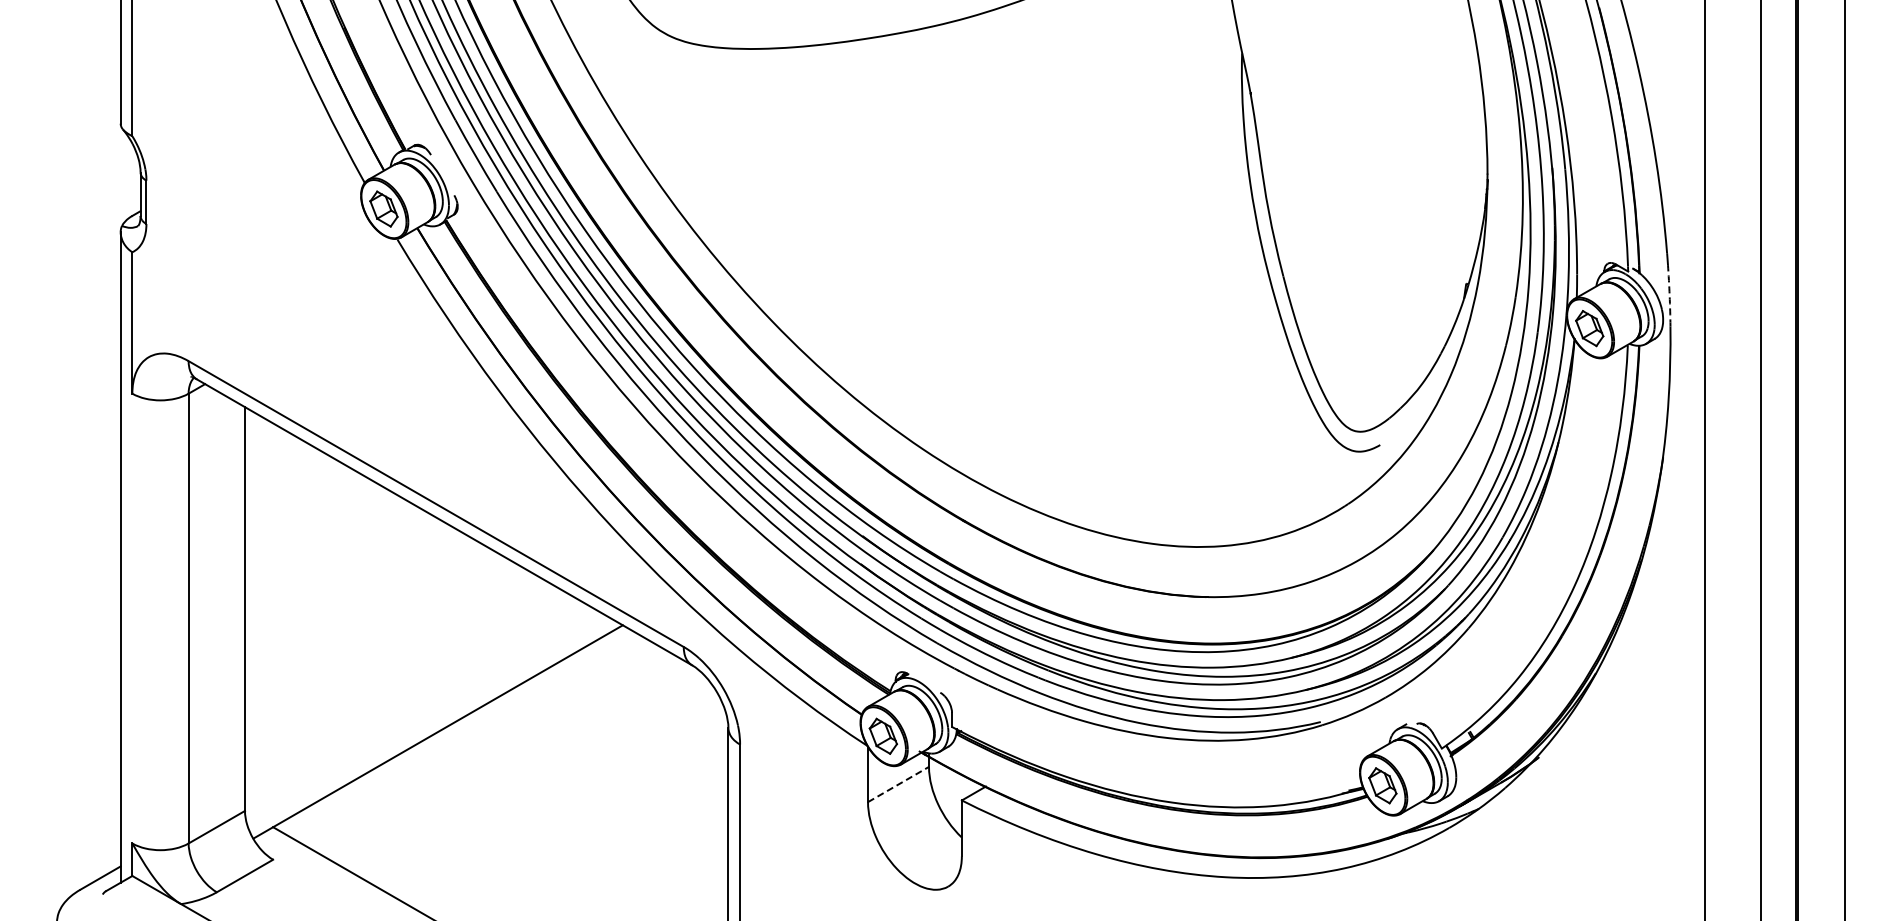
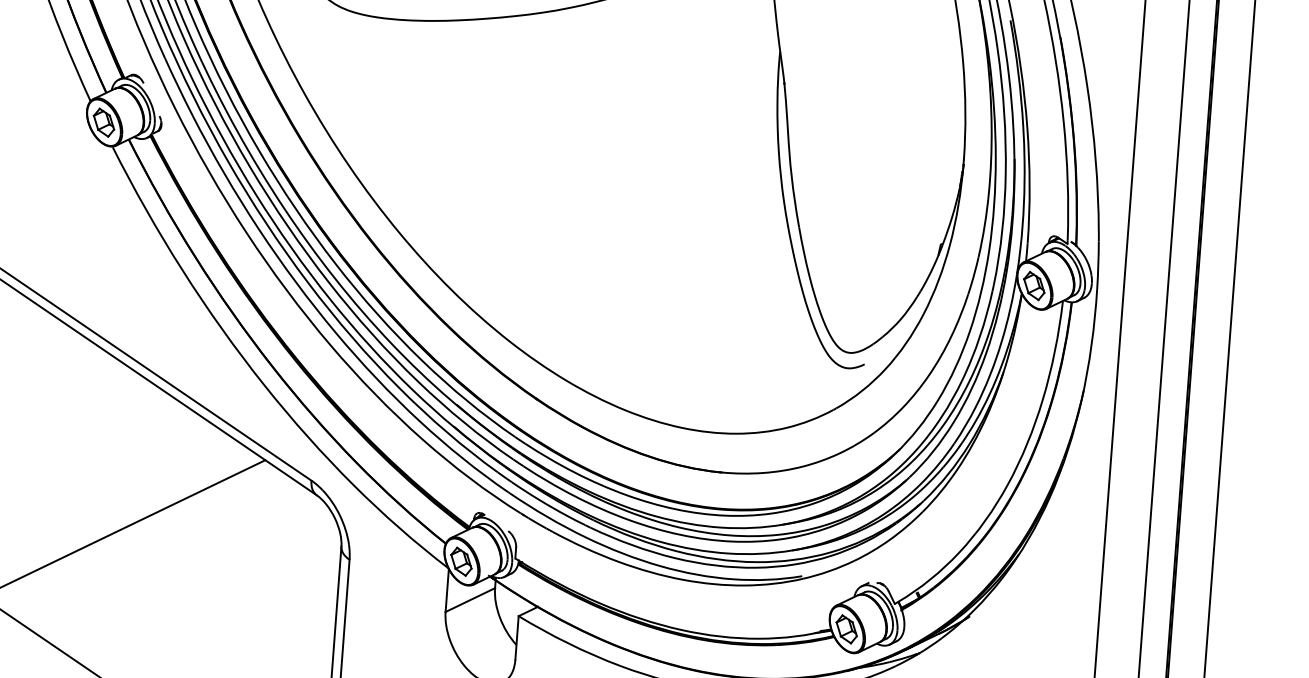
arc: (1669, 295) -> (1098, 265), dashed -> solid
line: (898, 784) -> (470, 600), dashed -> solid

